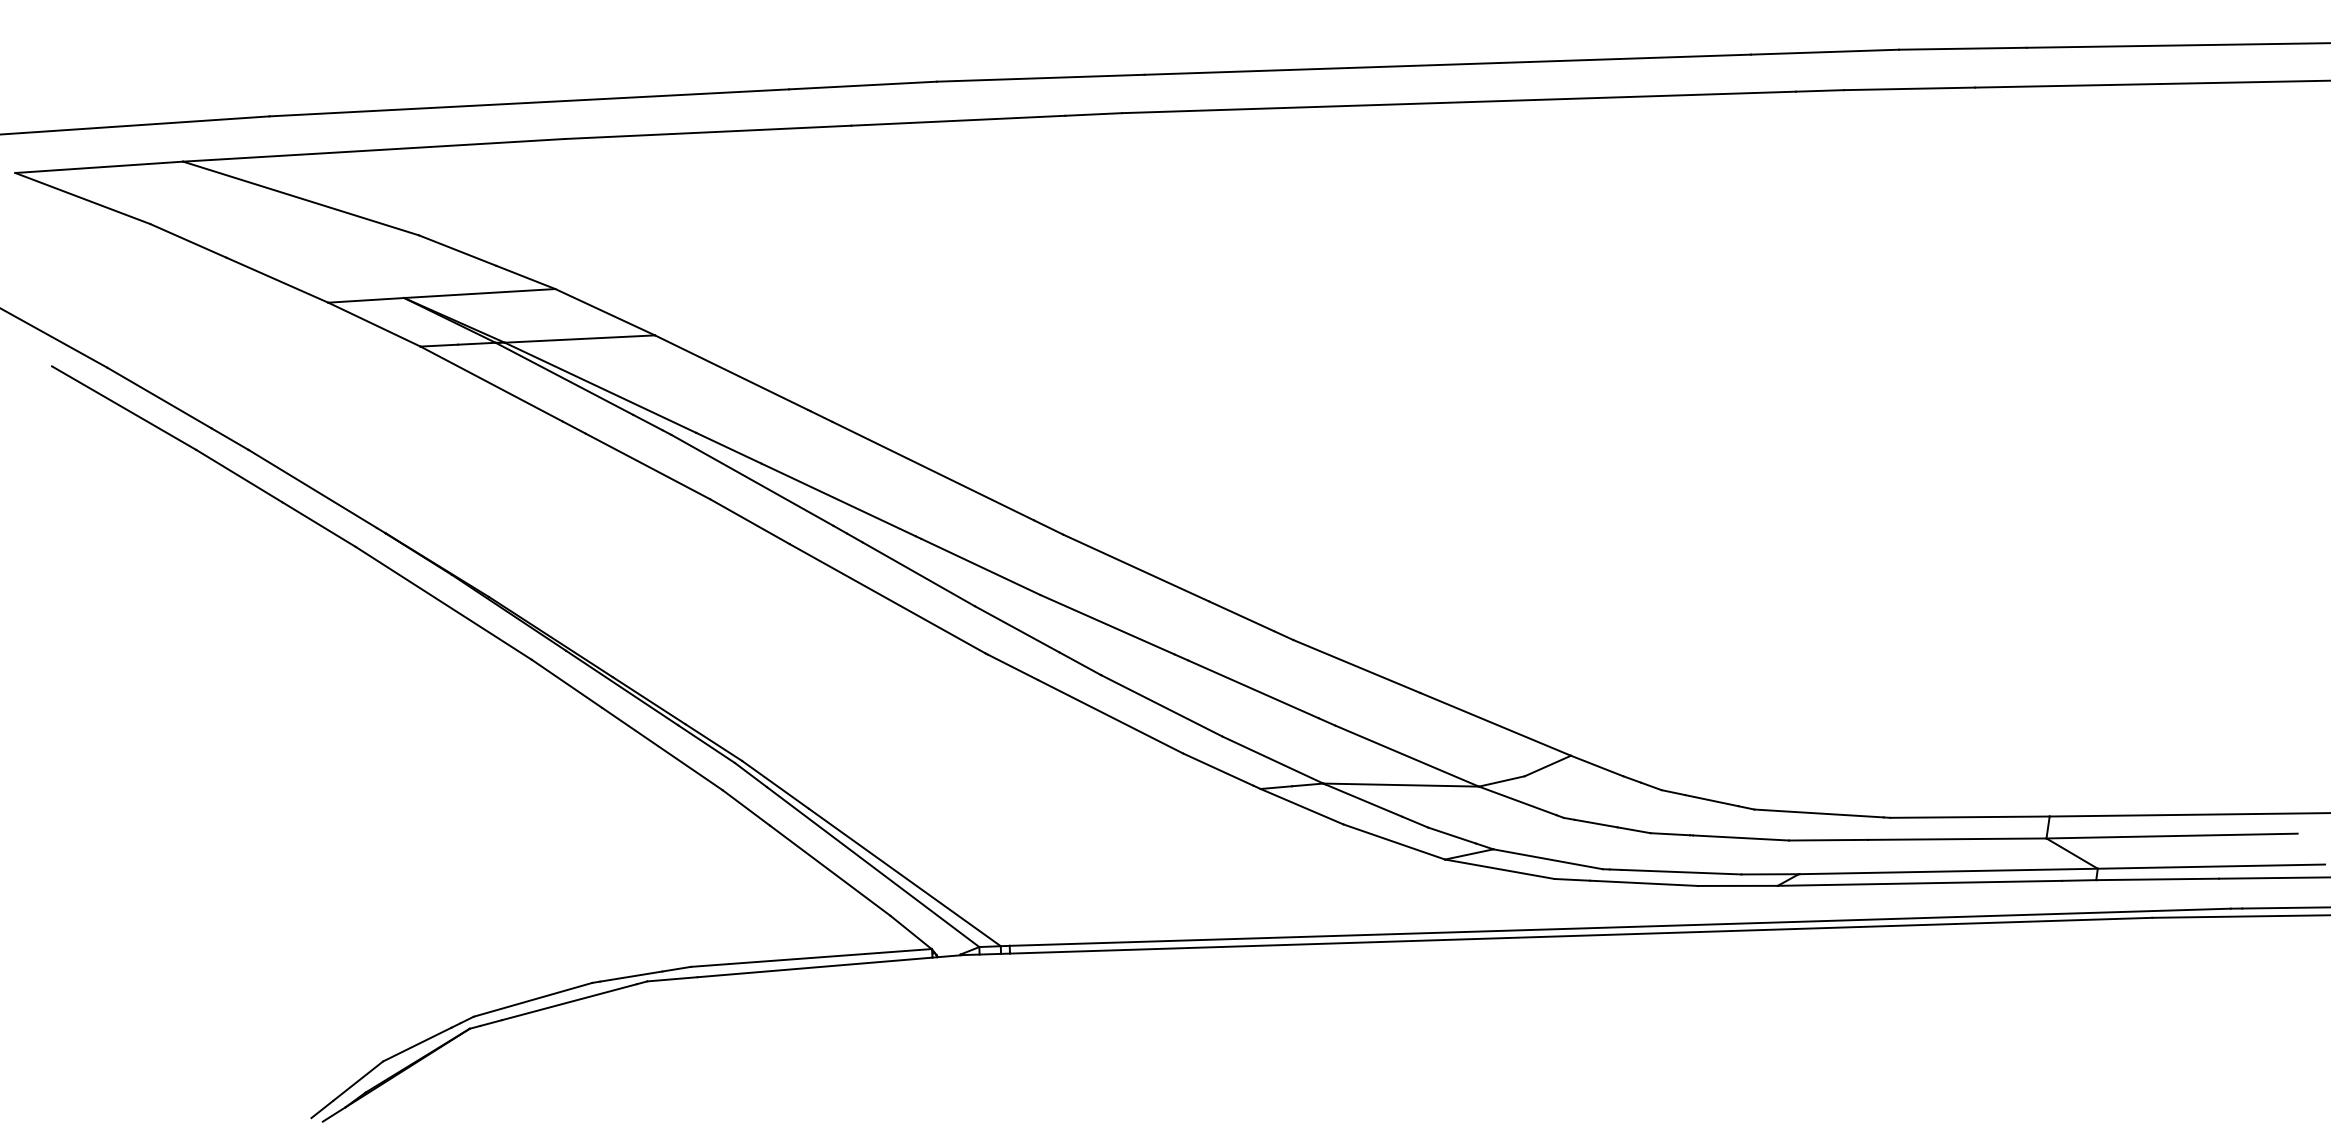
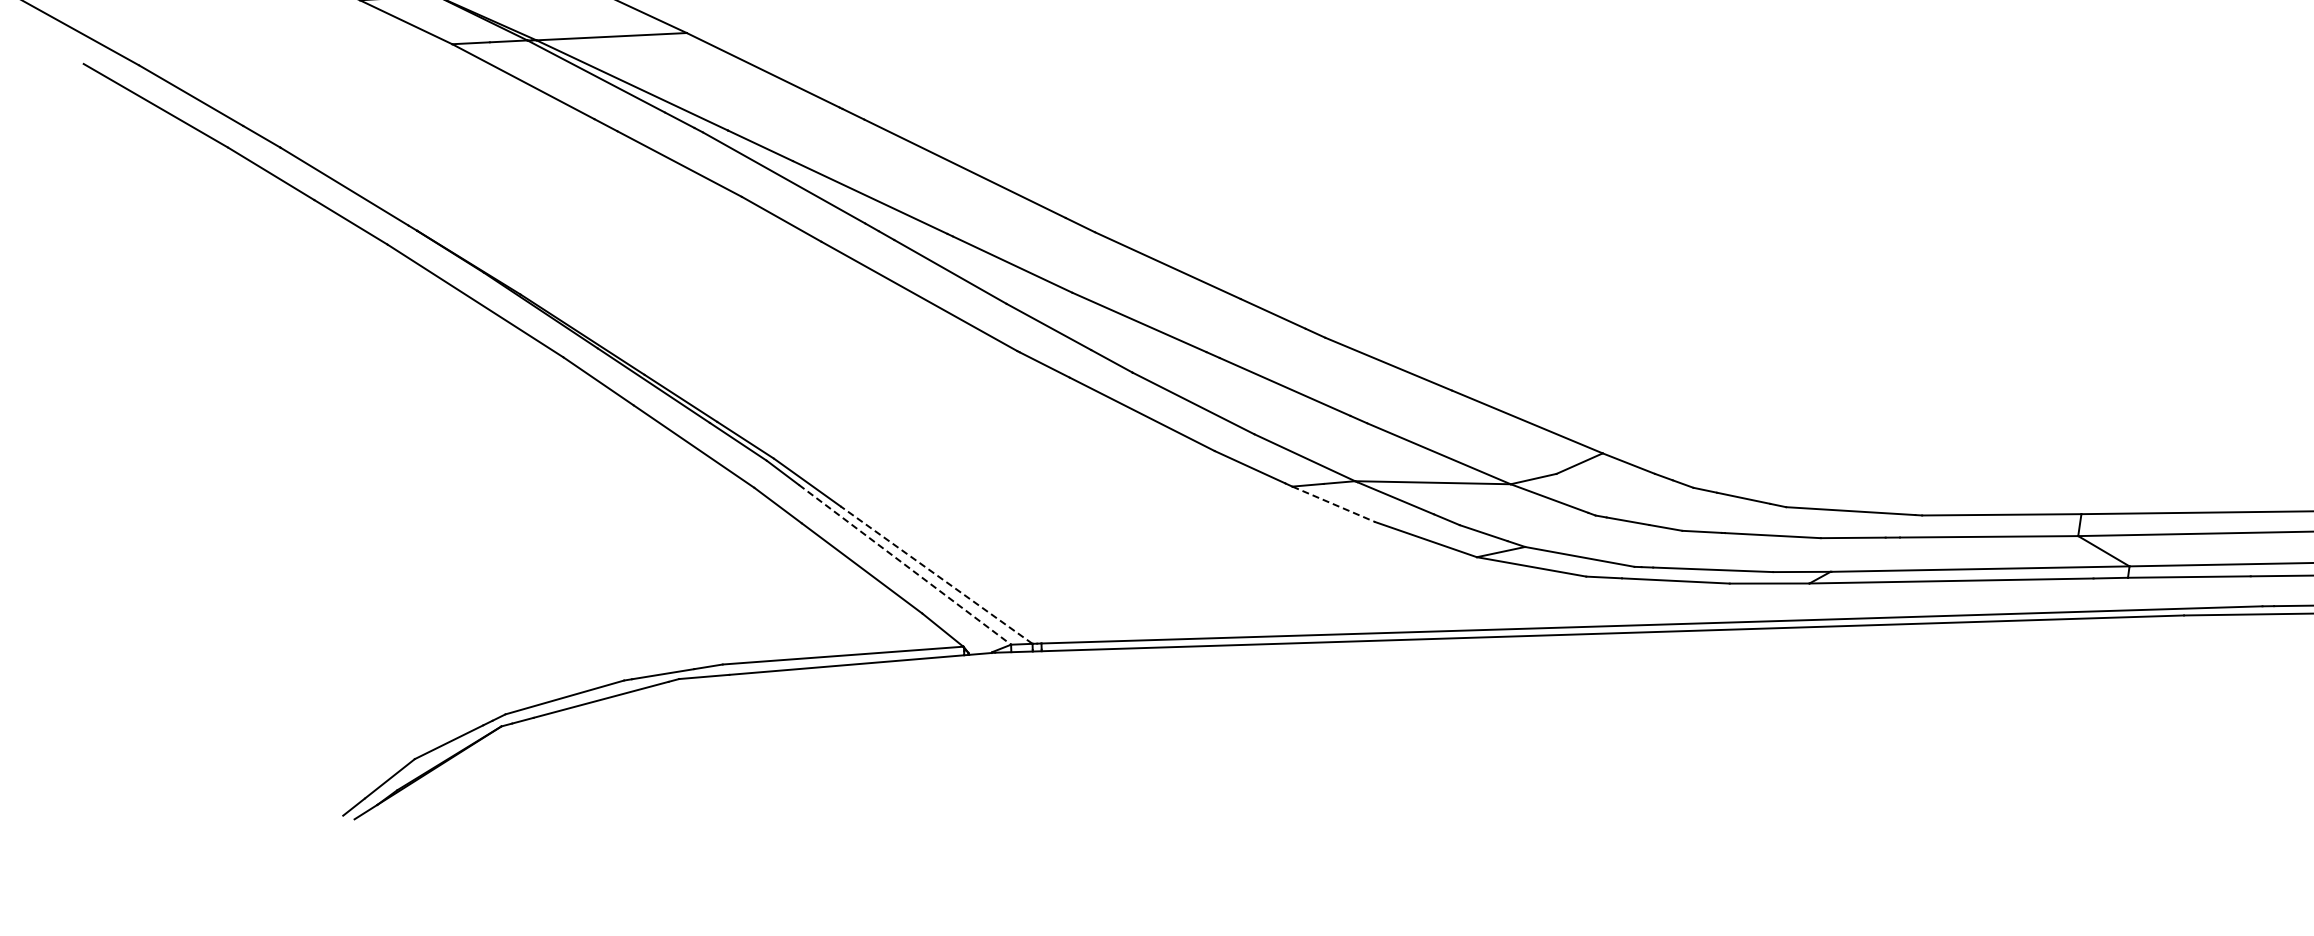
line: (1302, 806) -> (1334, 504), solid -> dashed
line: (873, 867) -> (905, 565), solid -> dashed
line: (904, 877) -> (936, 575), solid -> dashed

